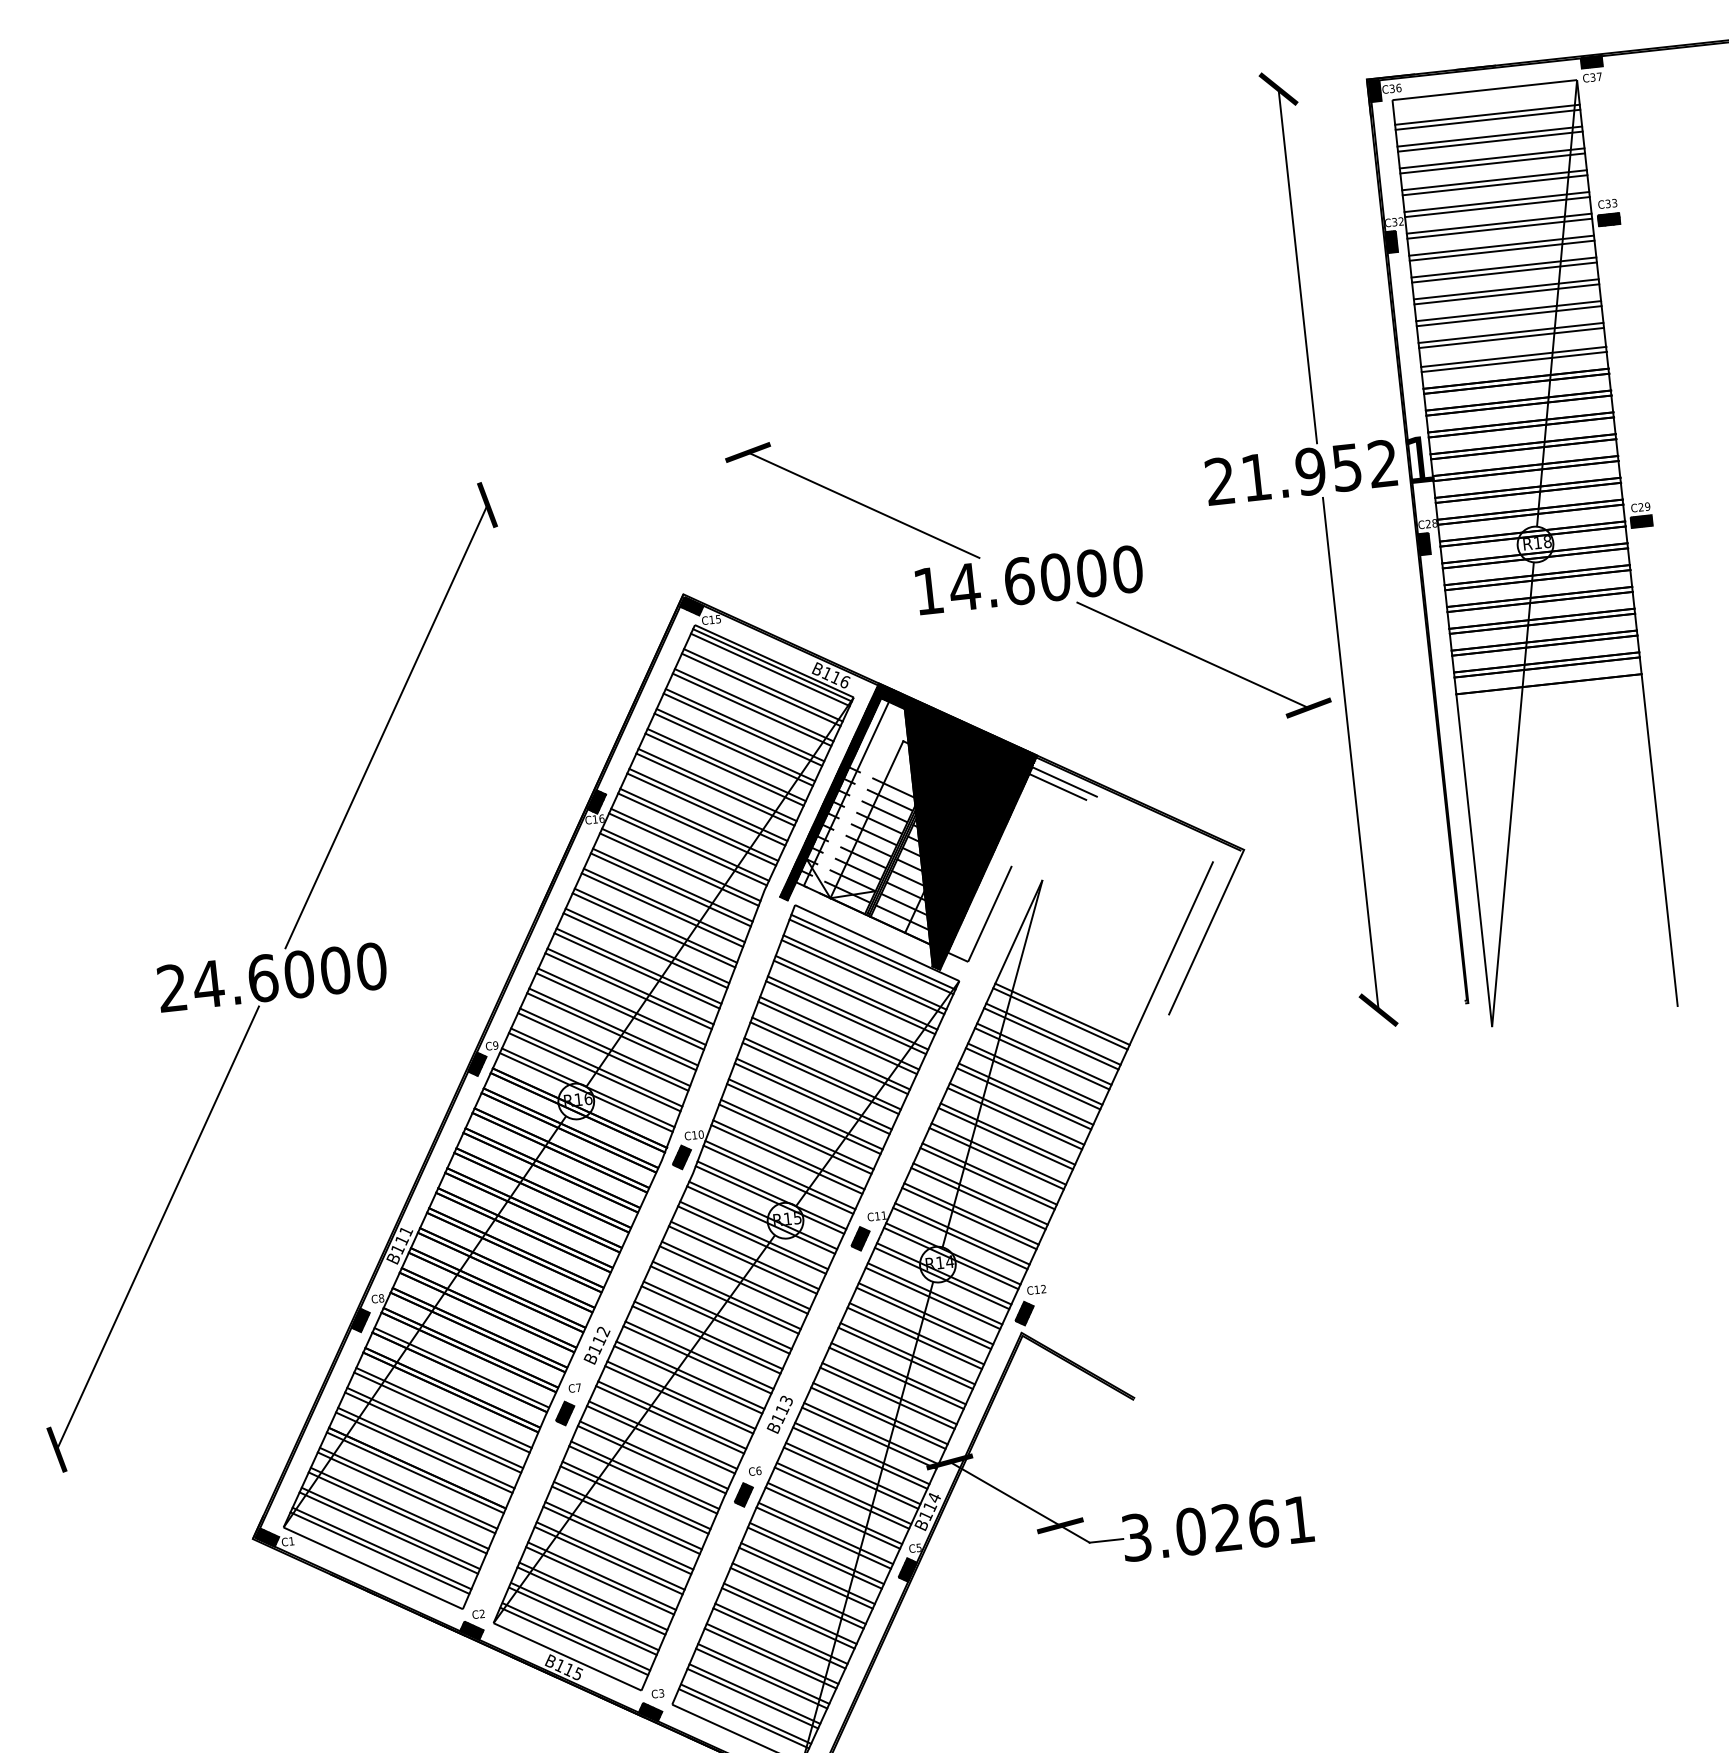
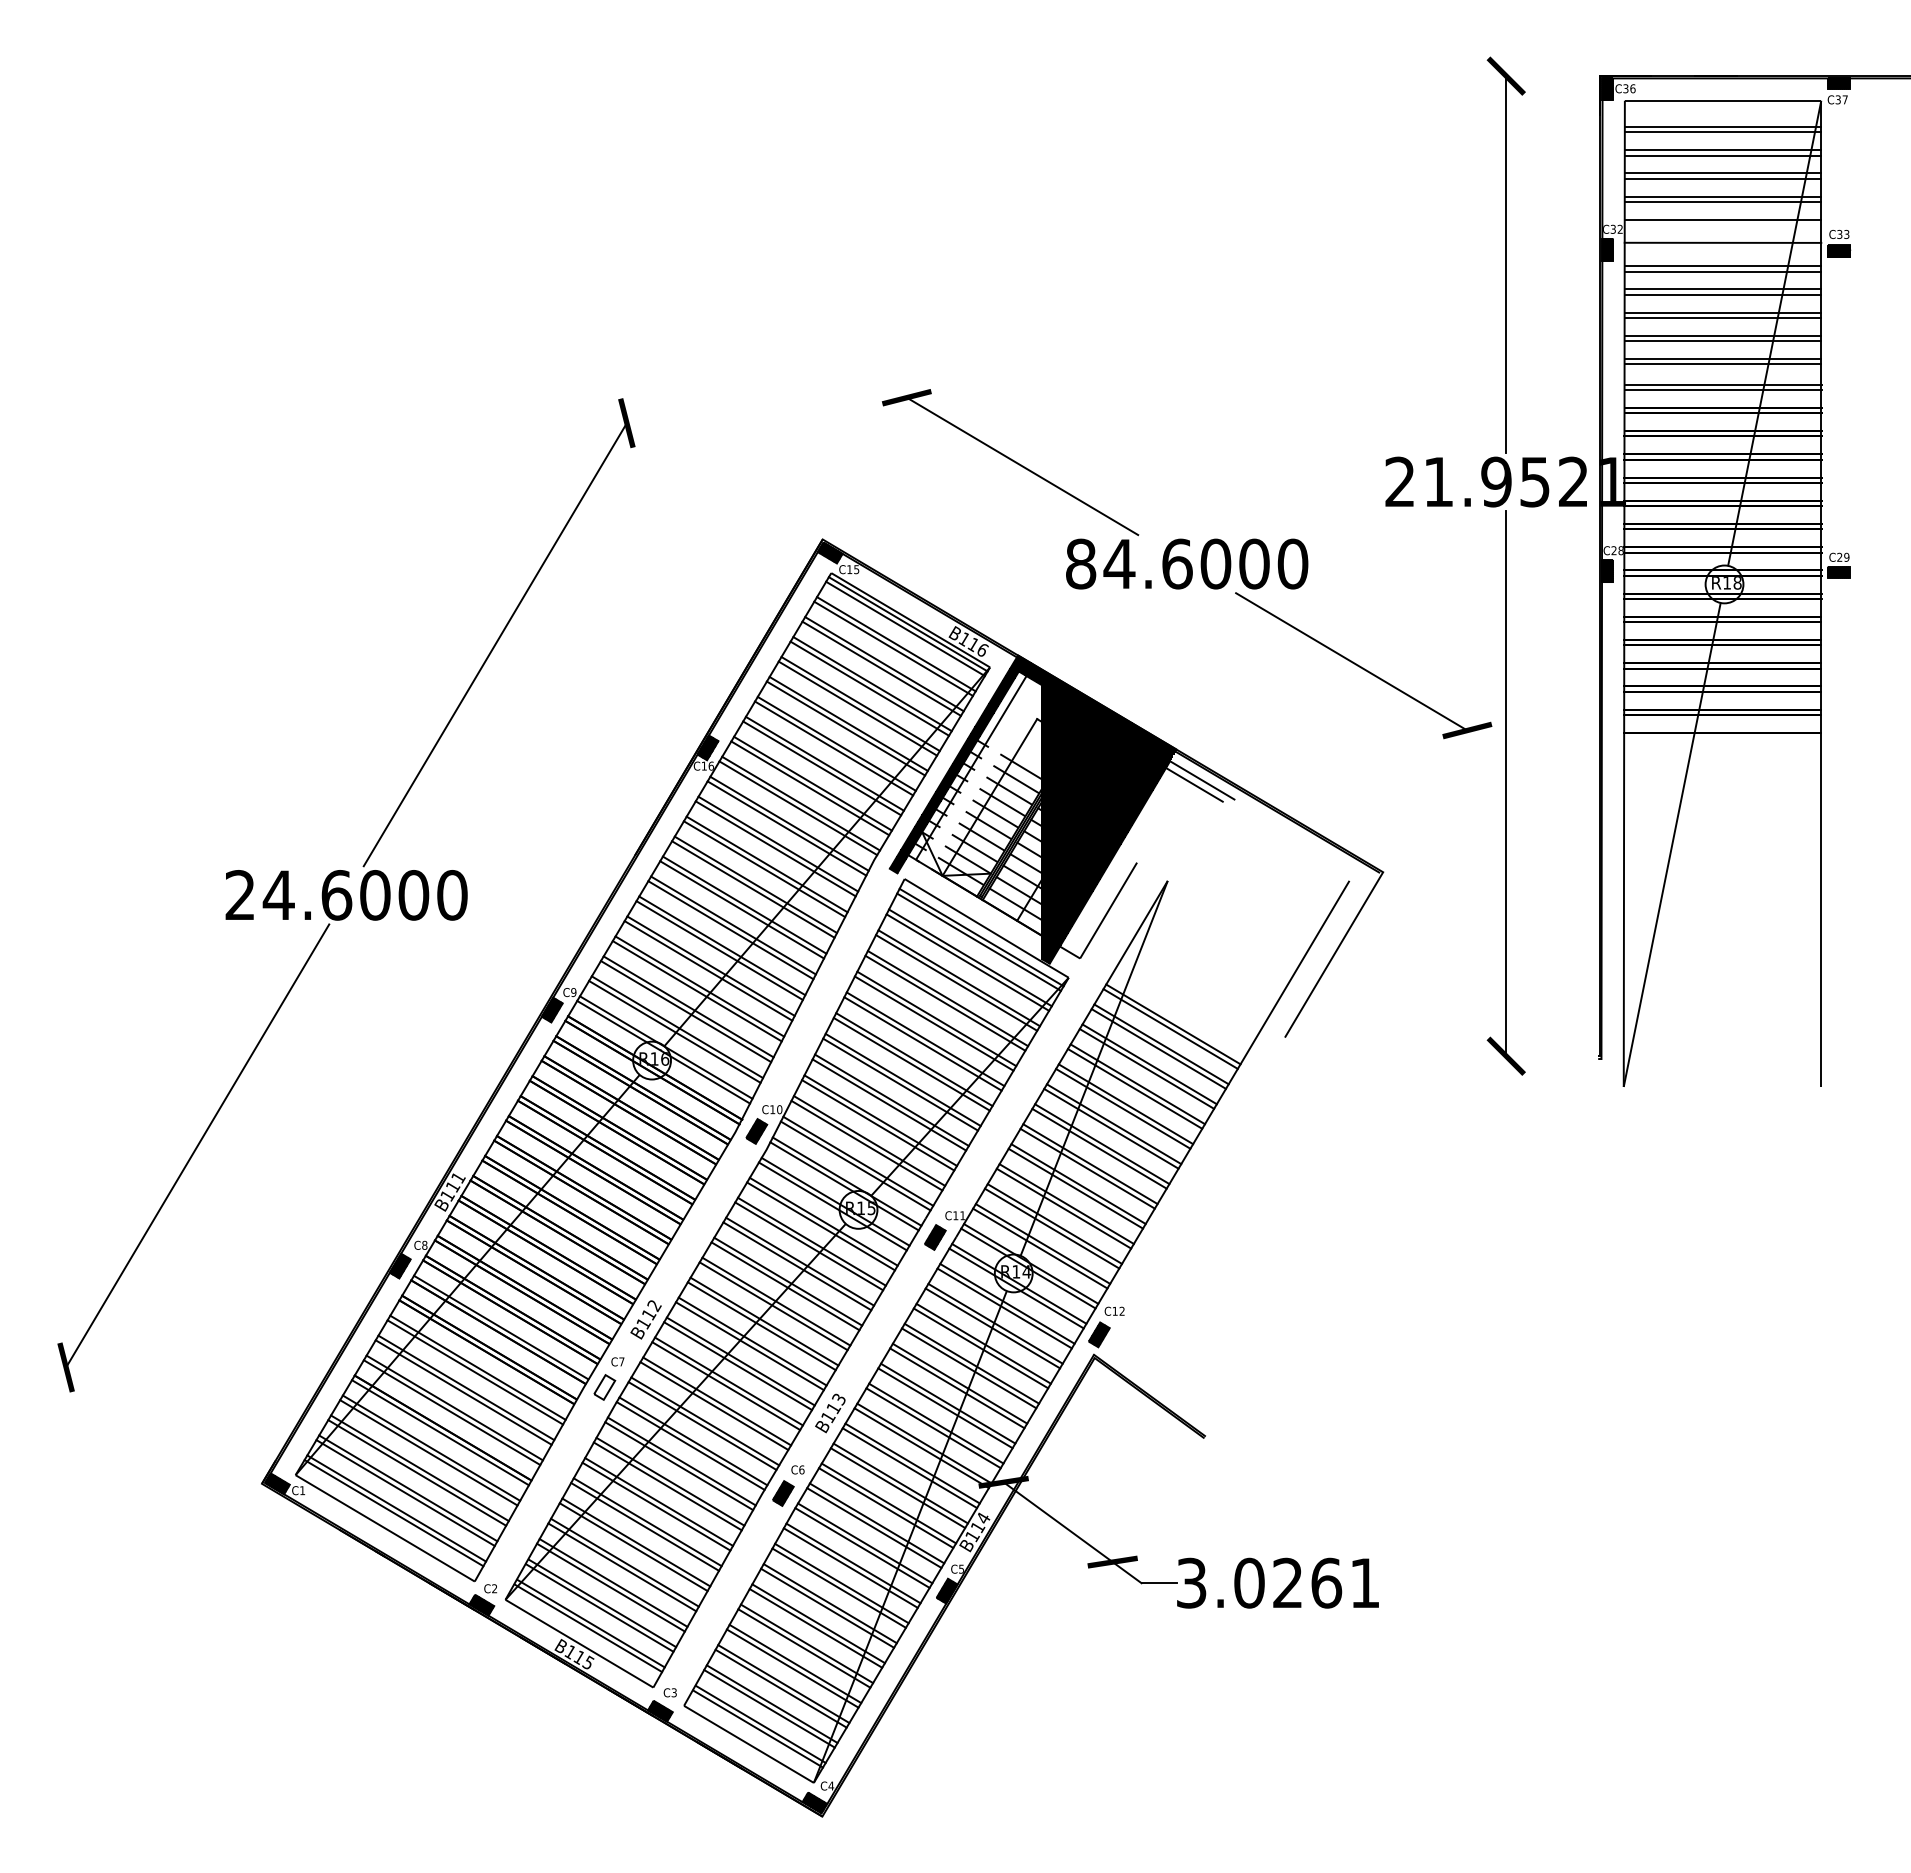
line: (1496, 207) -> (1722, 225), removed
line: (1499, 229) -> (1722, 248), removed
text: (929, 590) -> (1081, 563), 14.6000 -> 84.6000
hatch: (564, 1413) -> (604, 1387), removed

